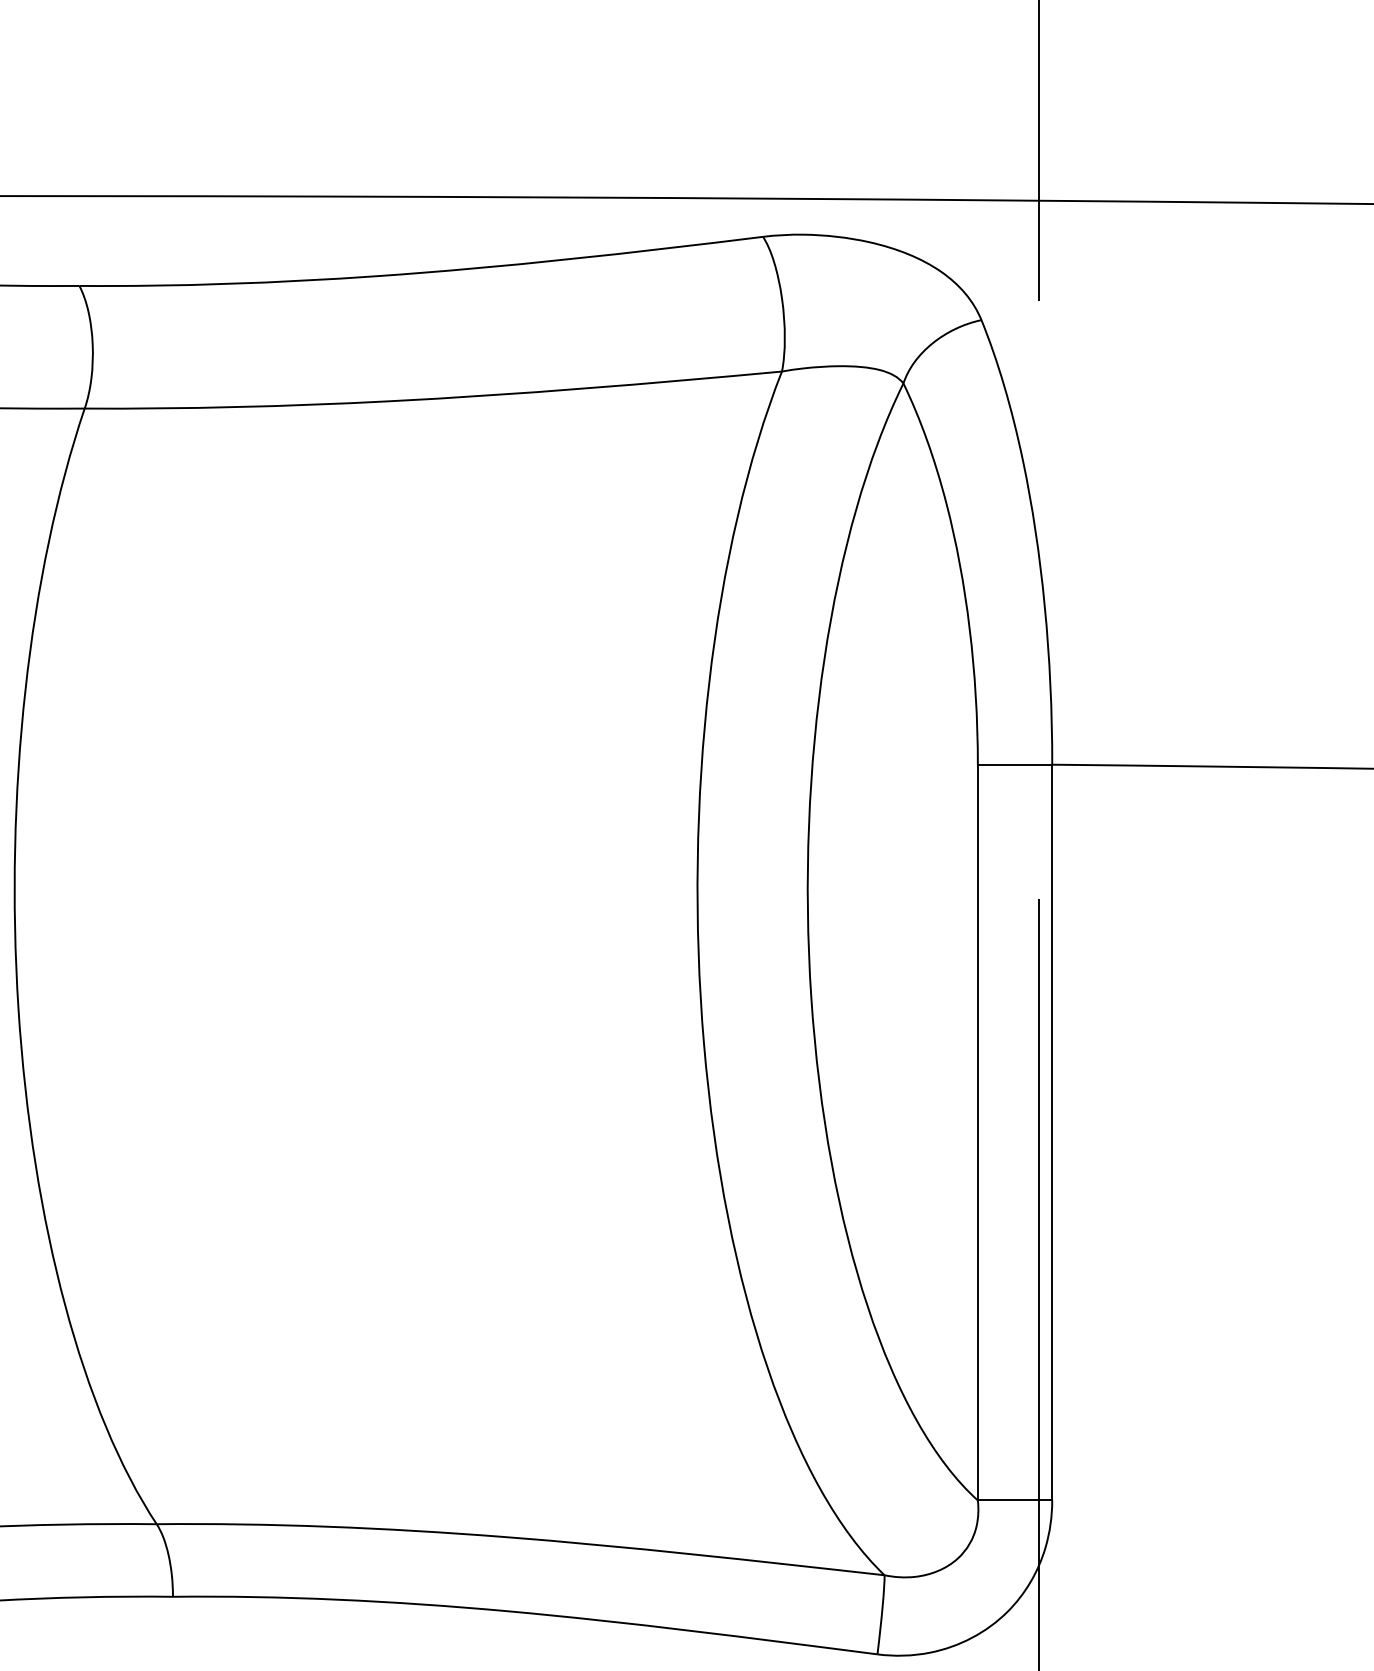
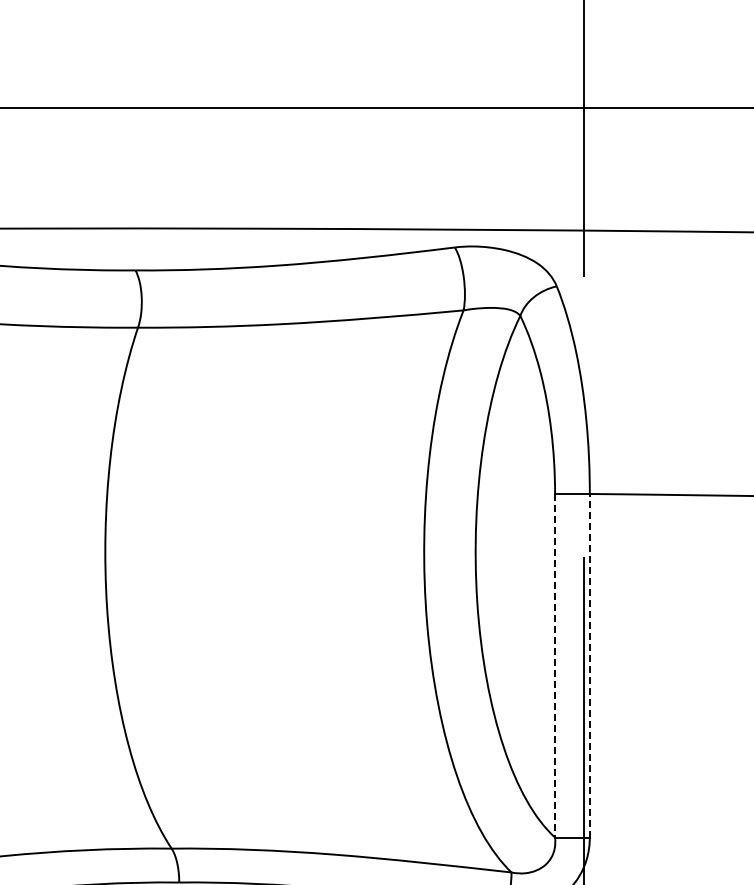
line: (978, 1132) -> (555, 665), solid -> dashed
line: (1051, 1132) -> (589, 665), solid -> dashed

